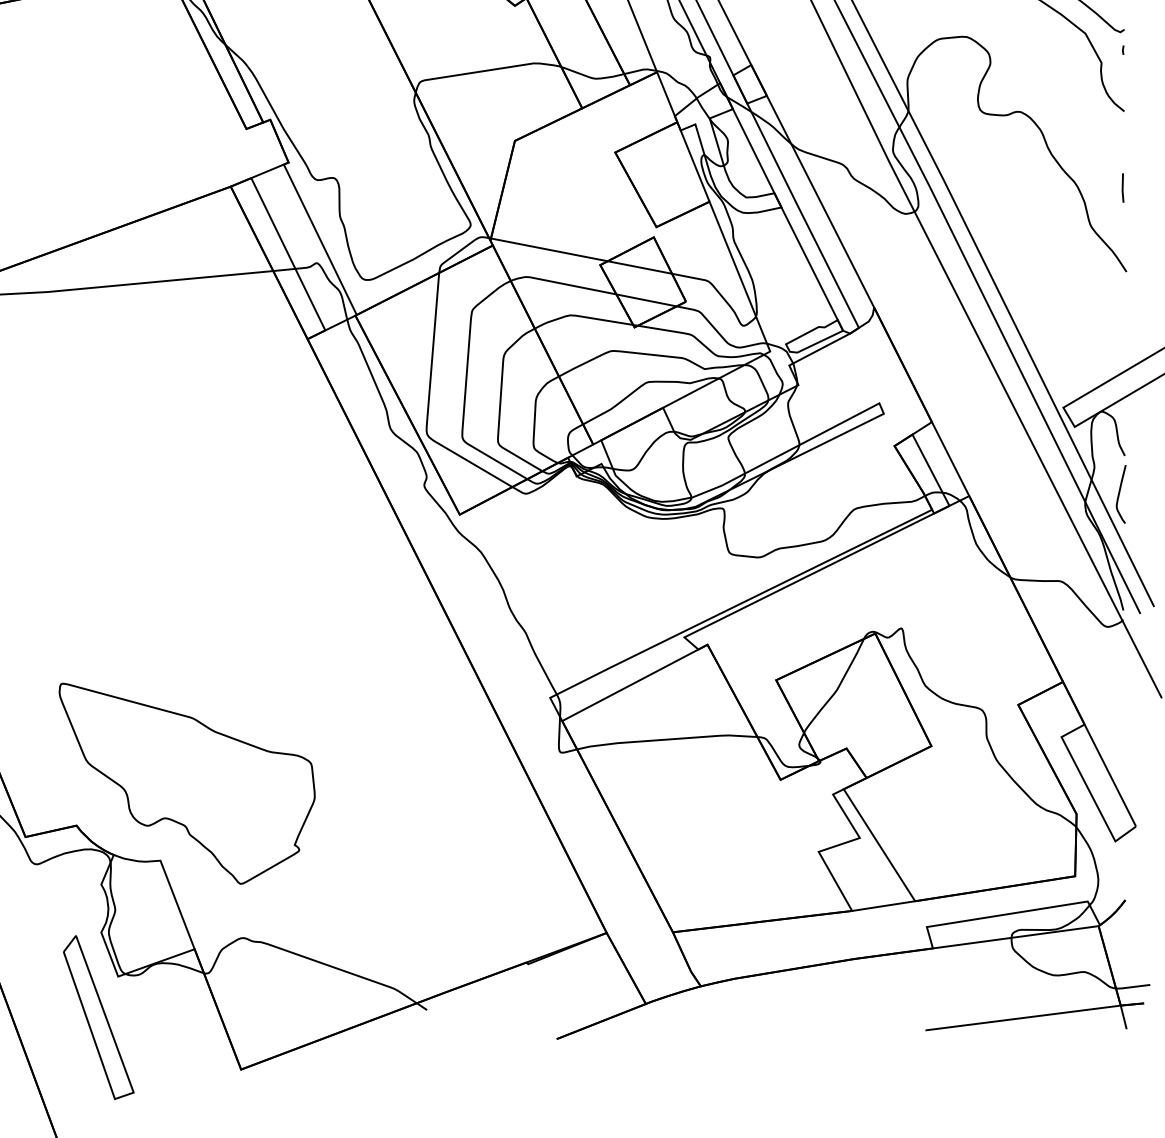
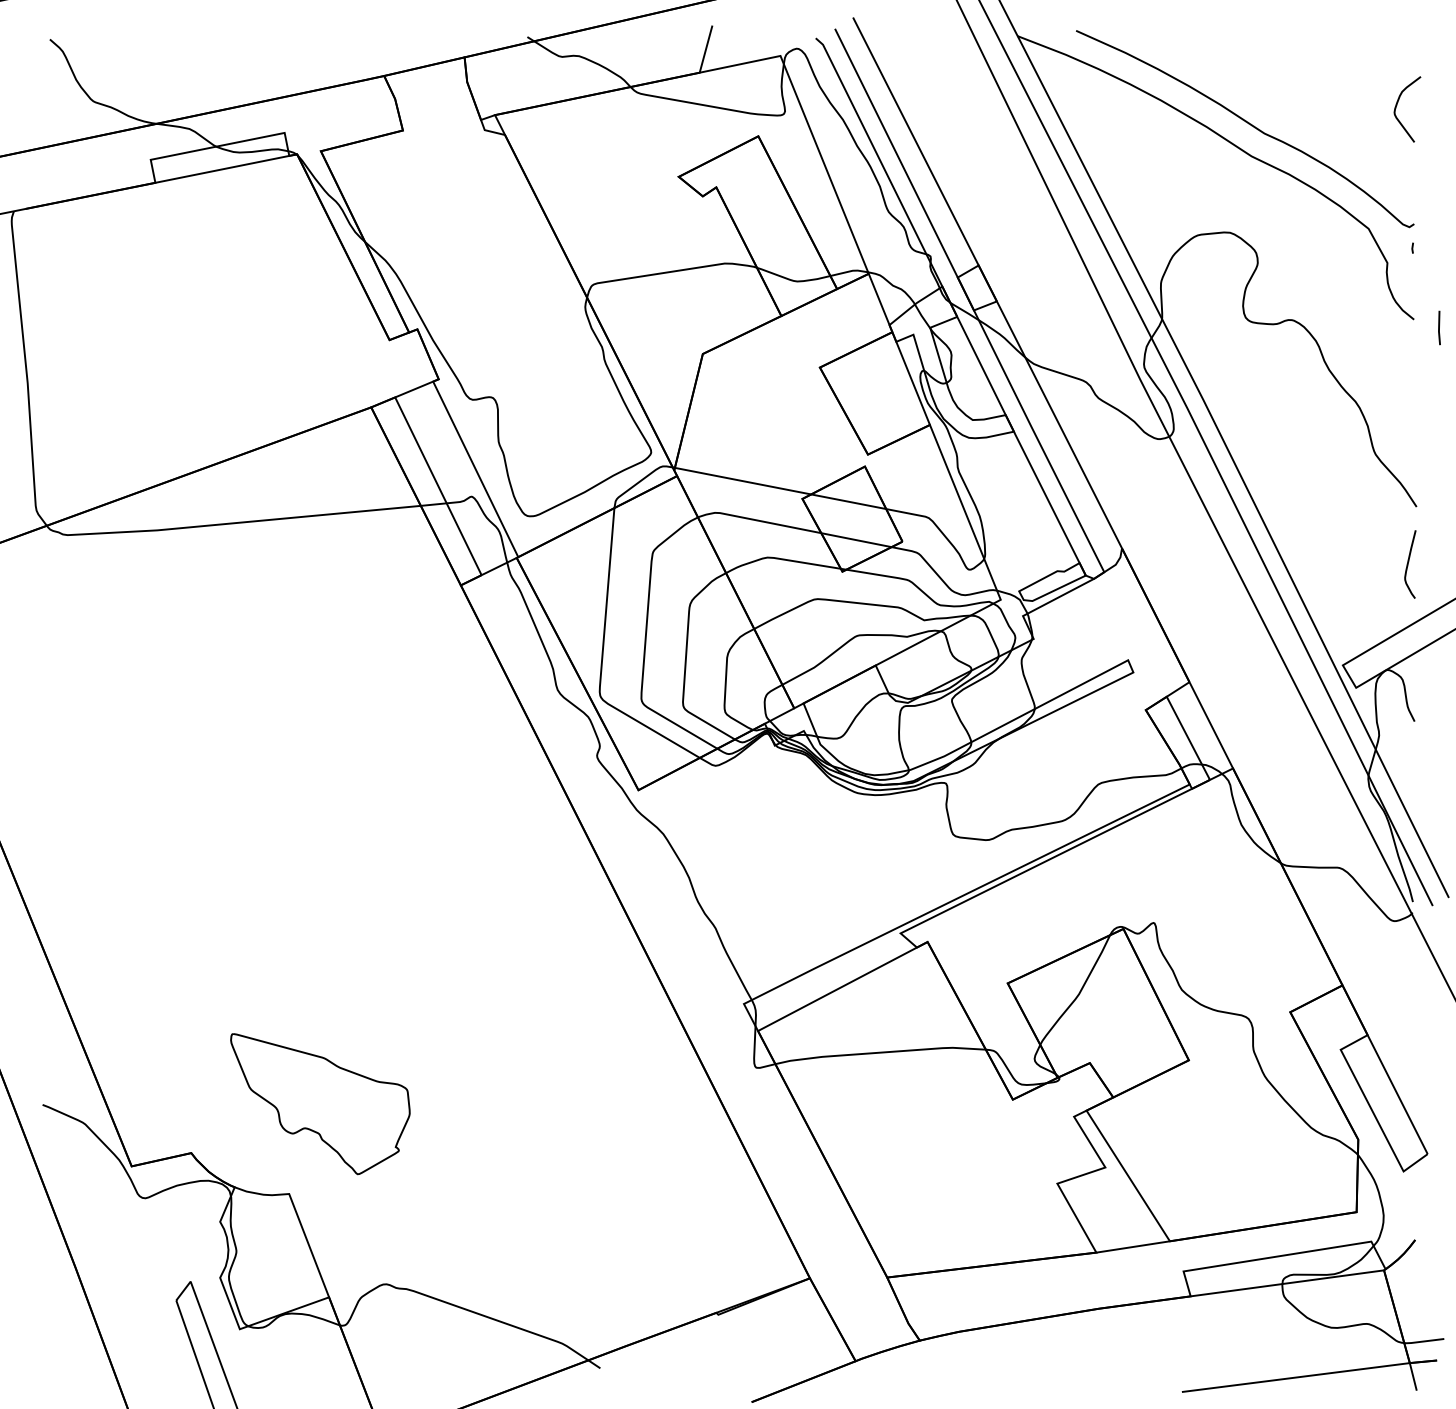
line: (1123, 187) -> (1439, 327), moved
curve: (1119, 494) -> (1408, 564), moved
part: (187, 783) -> (320, 1103), size x0.6

